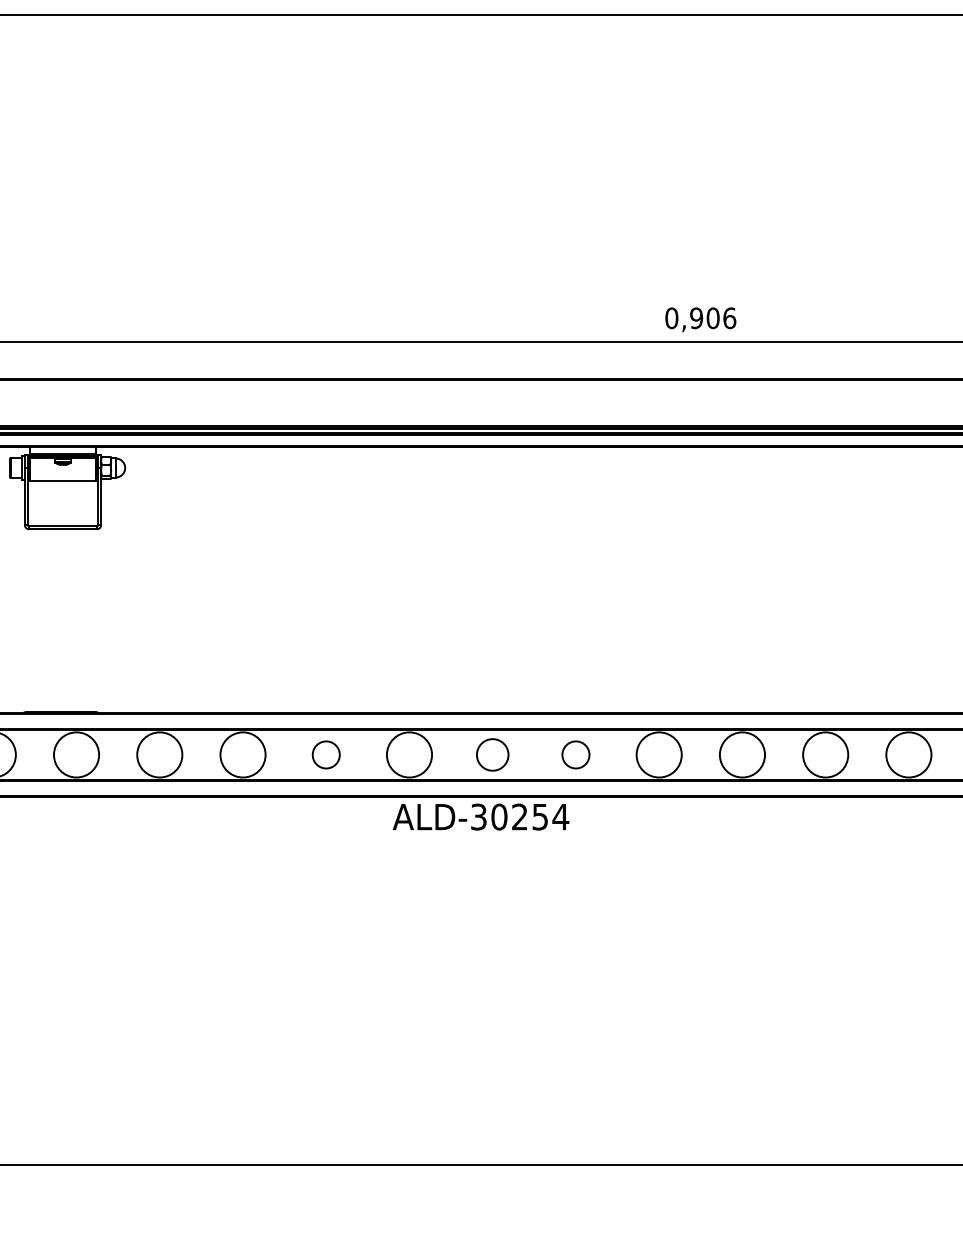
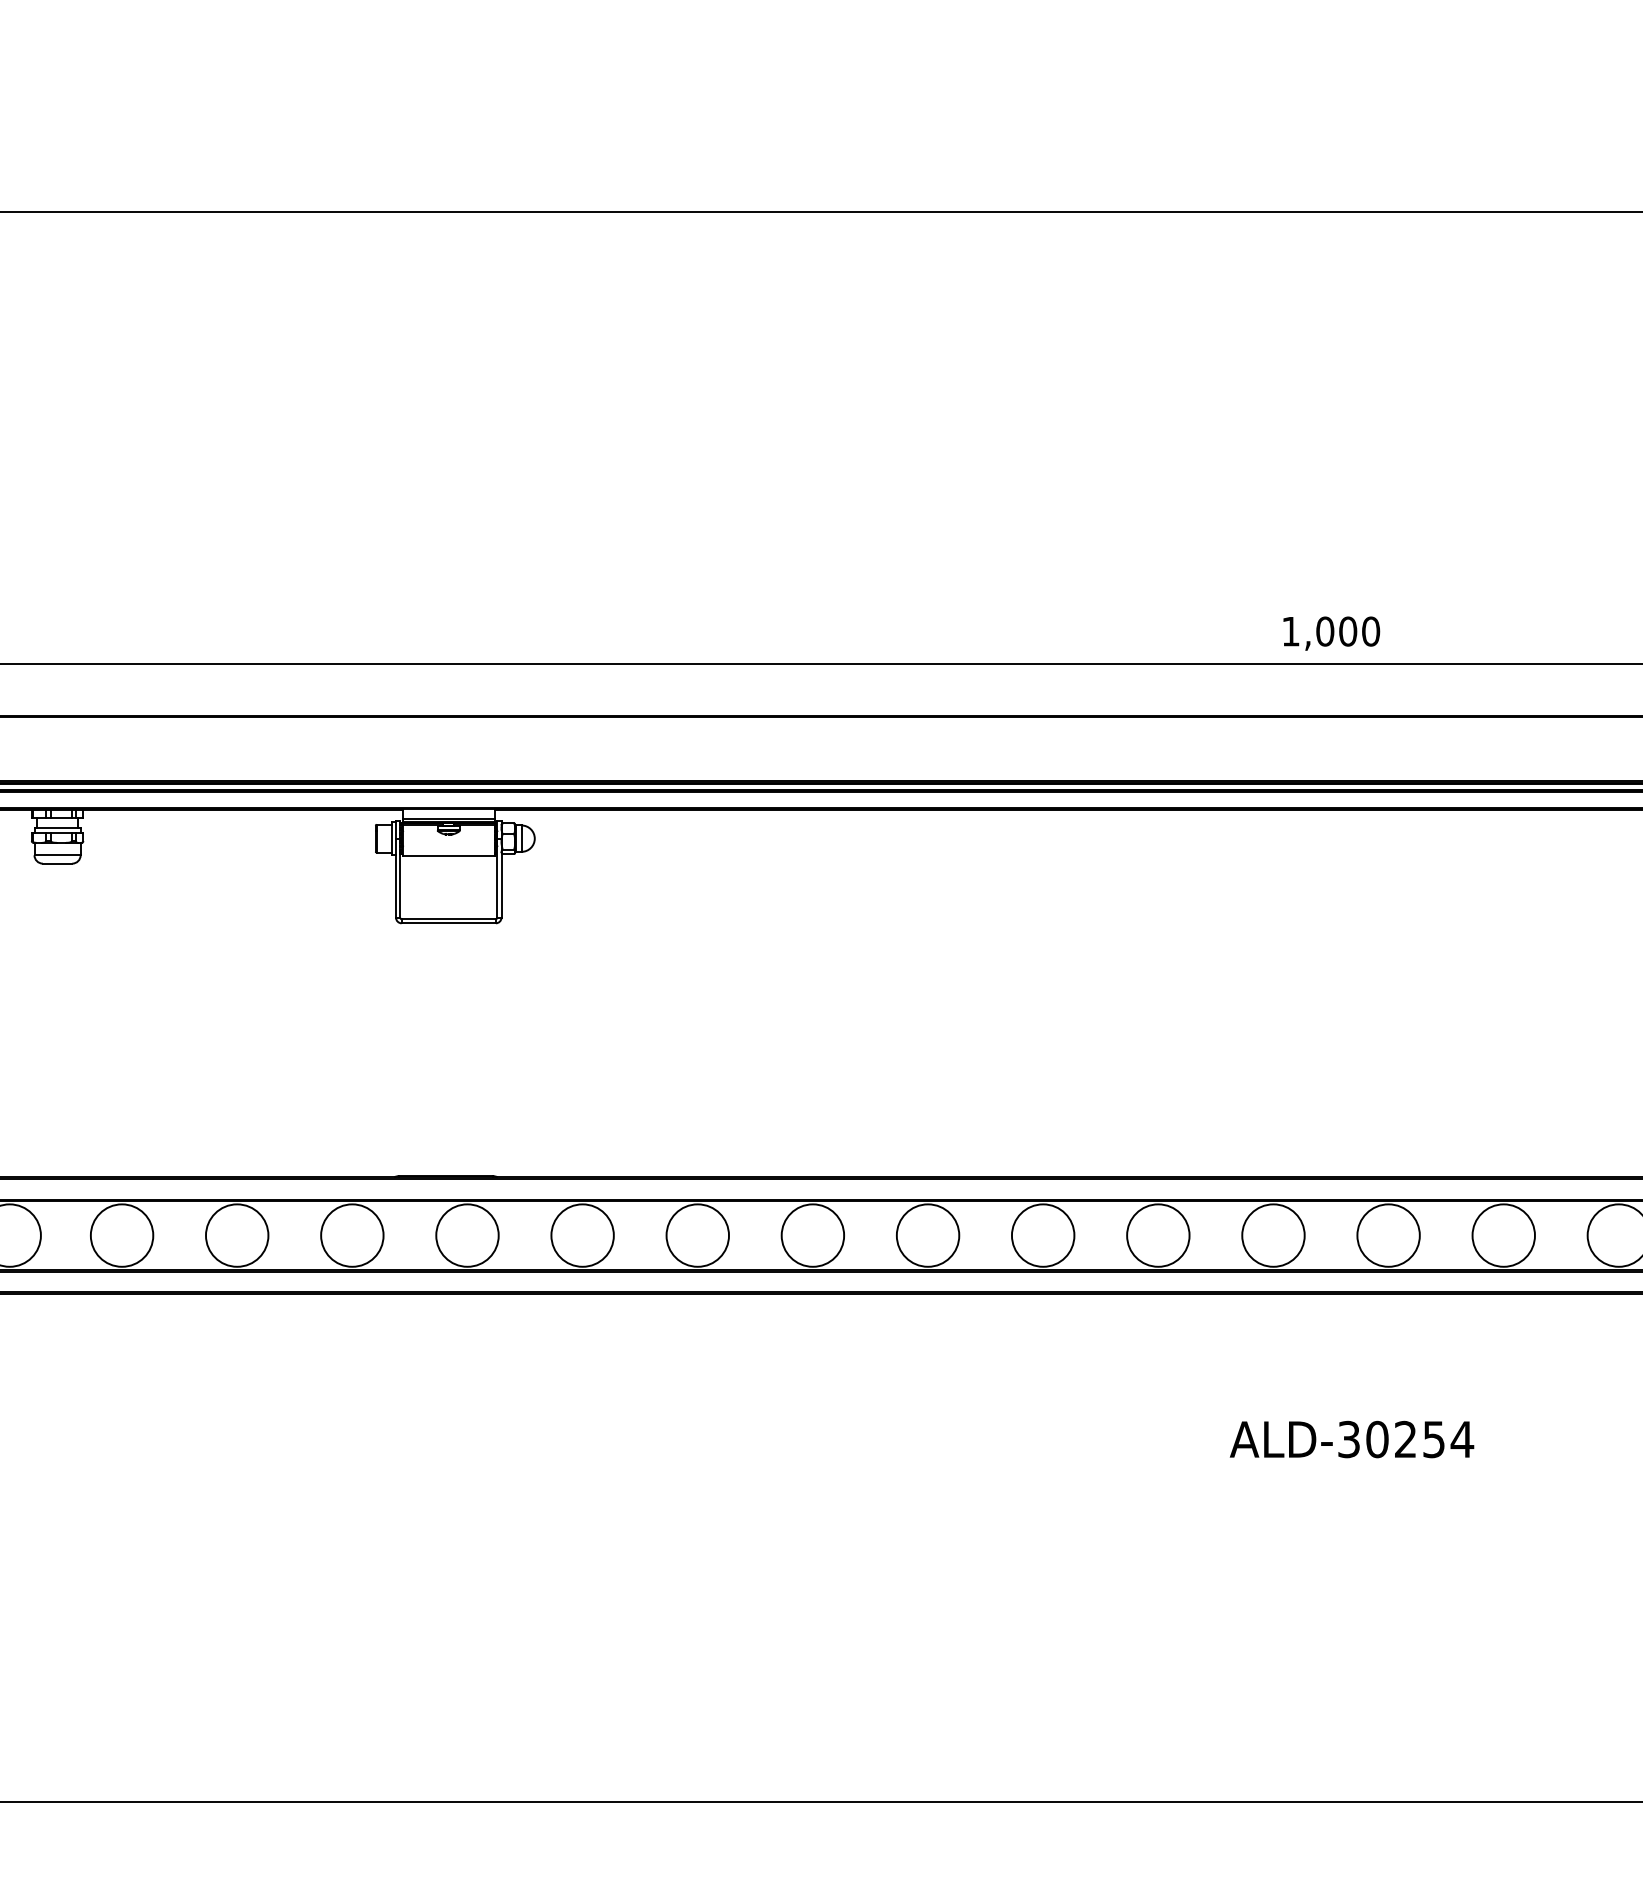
text: (701, 318) -> (1331, 631), 0,906 -> 1,000
circle: (325, 754) -> (812, 1235), size x1.67
circle: (492, 754) -> (1042, 1235), size x1.43
circle: (576, 754) -> (1158, 1235), size x1.67
text: (480, 817) -> (1351, 1439), moved

